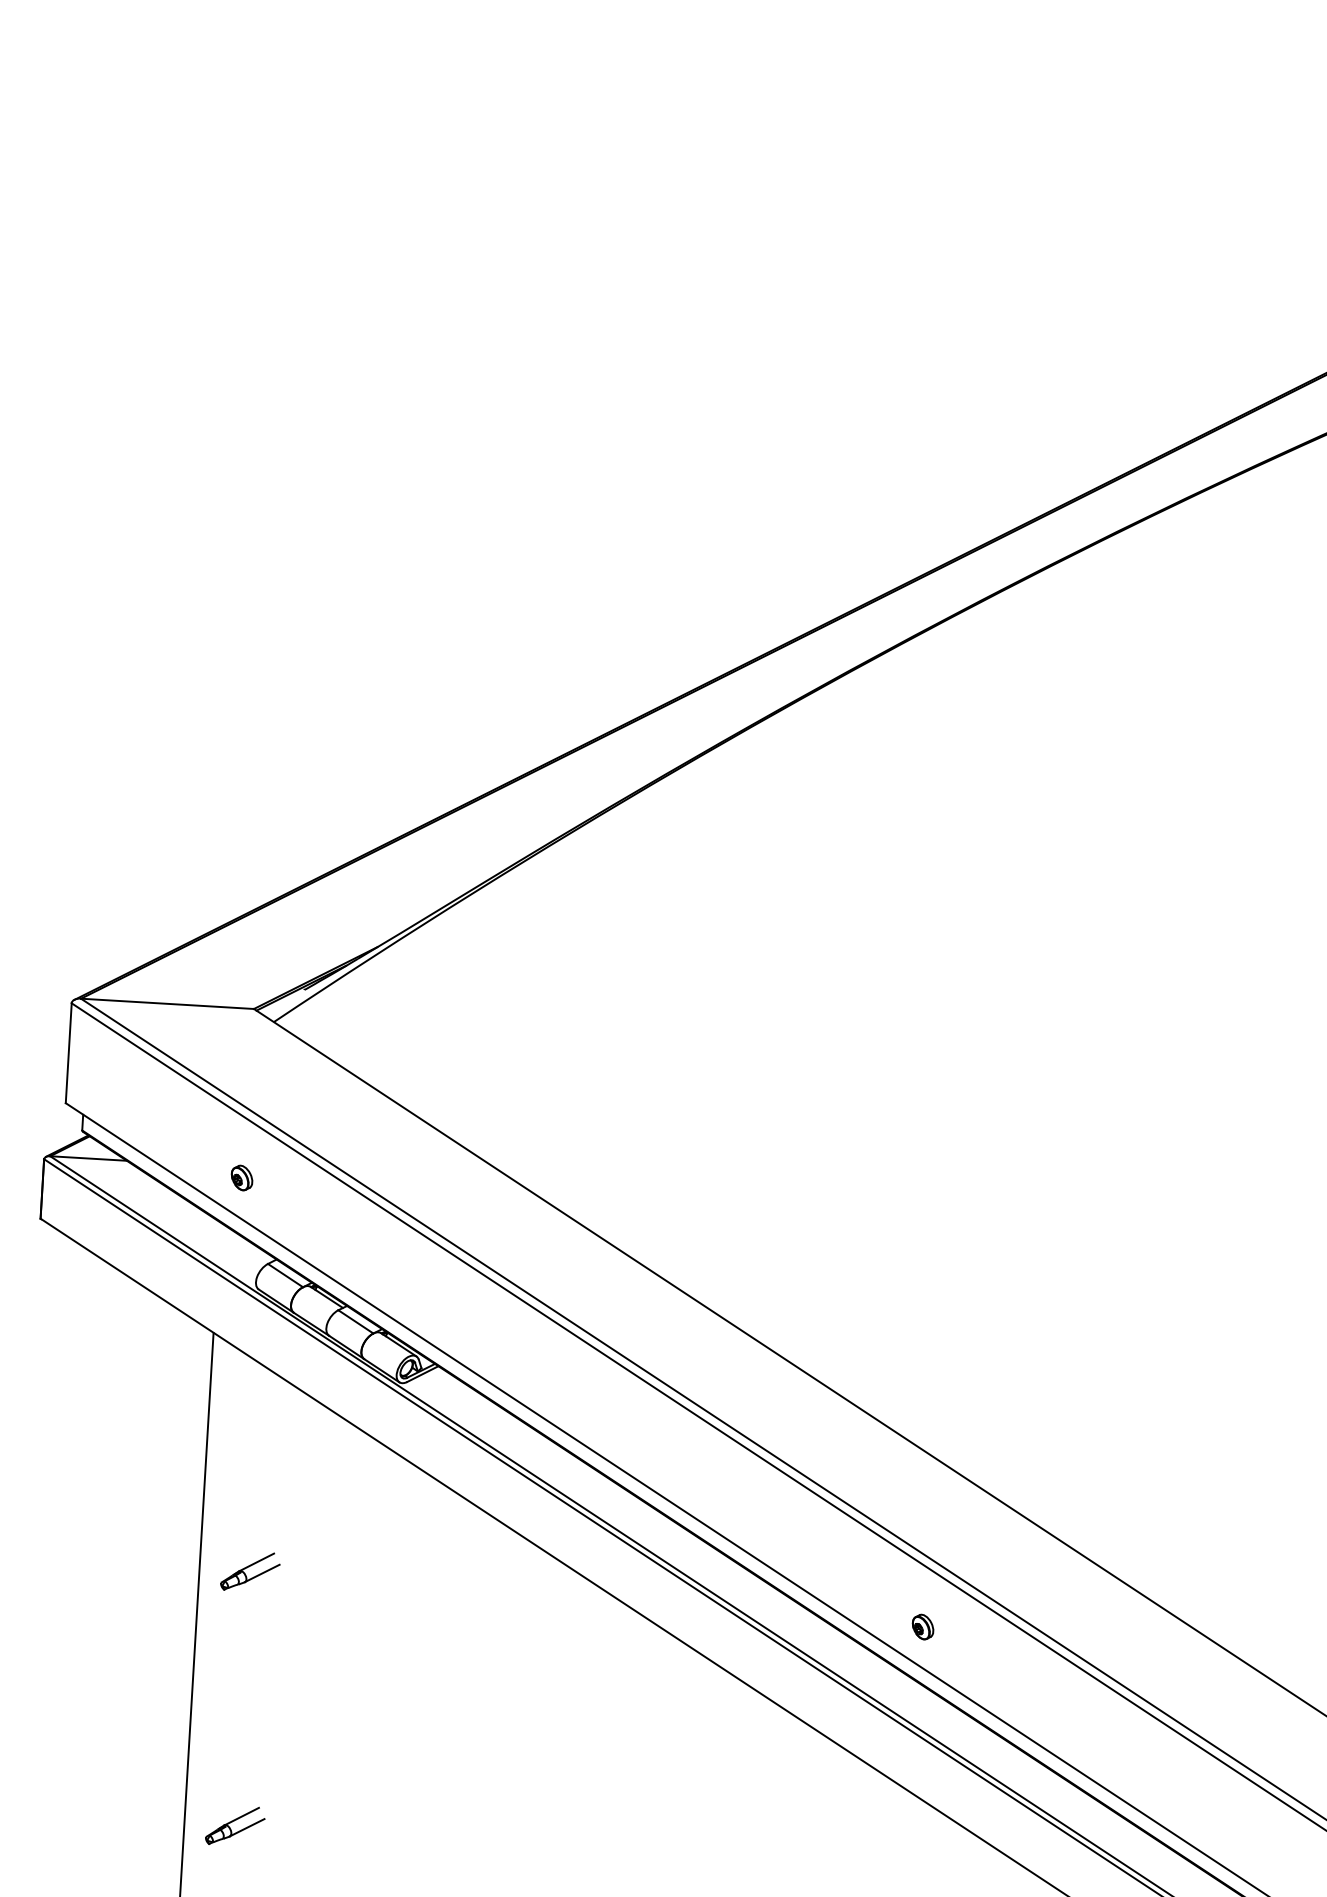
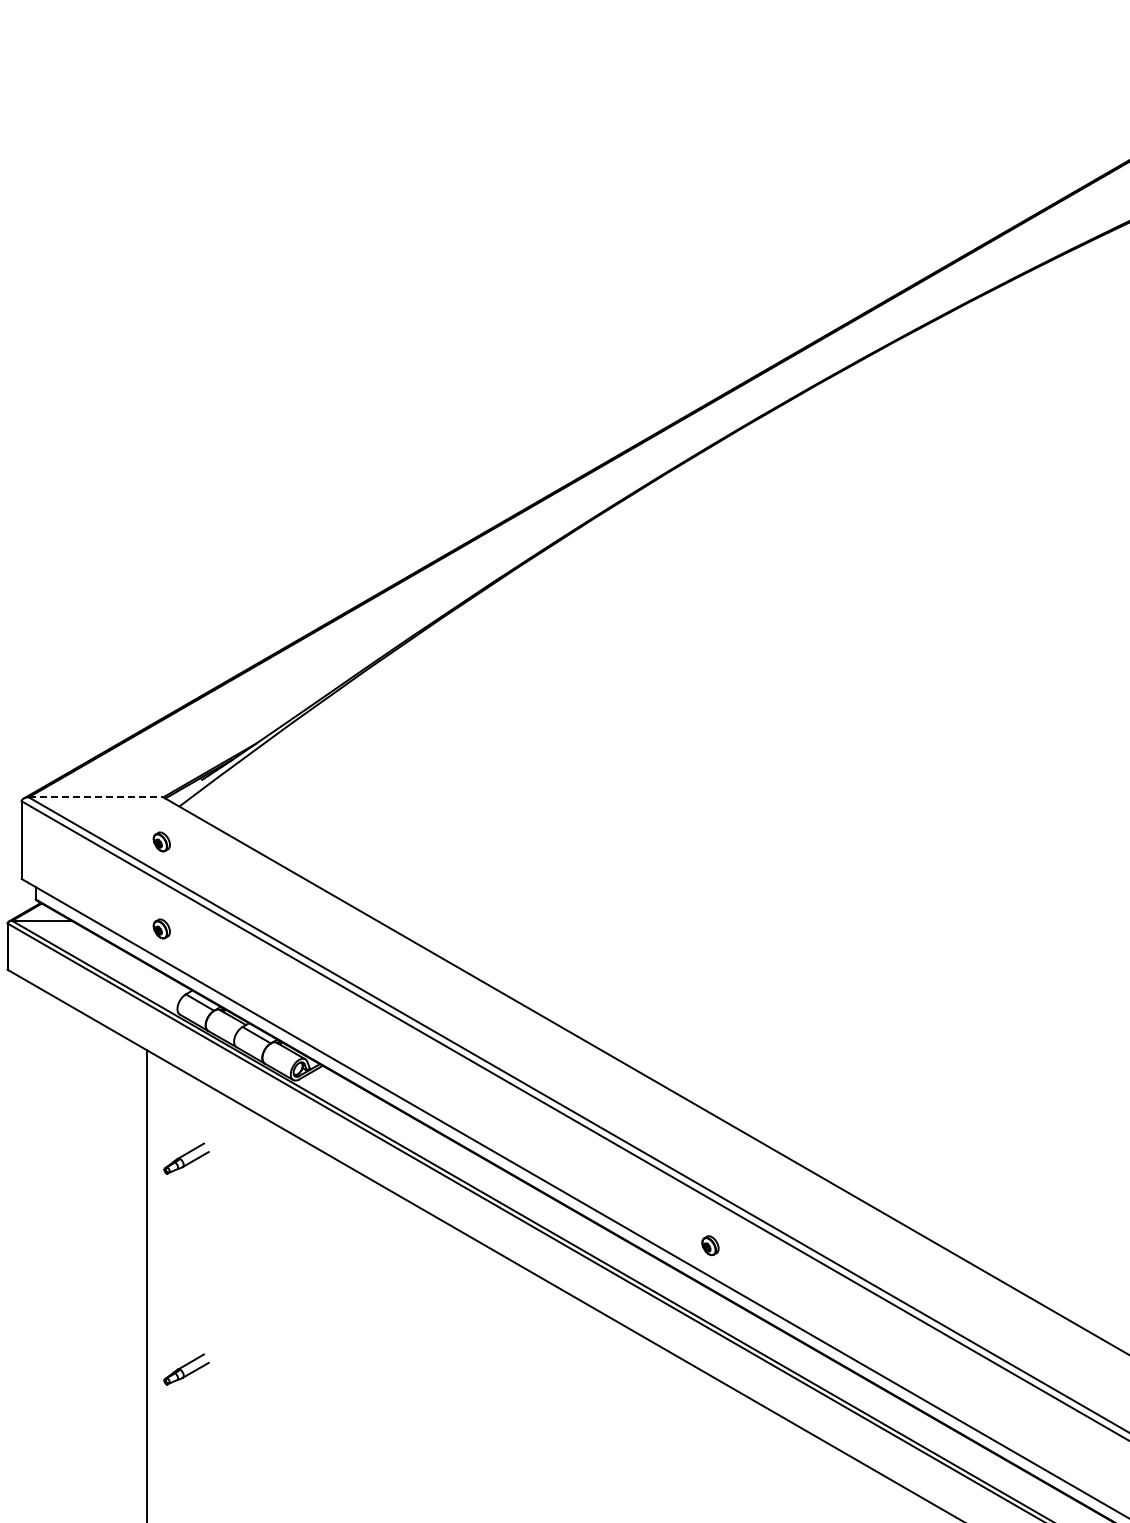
line: (168, 1004) -> (96, 797), solid -> dashed
part: (248, 1065) -> (161, 841), added
part: (250, 1571) -> (186, 1158), moved
part: (235, 1825) -> (186, 1369), moved

